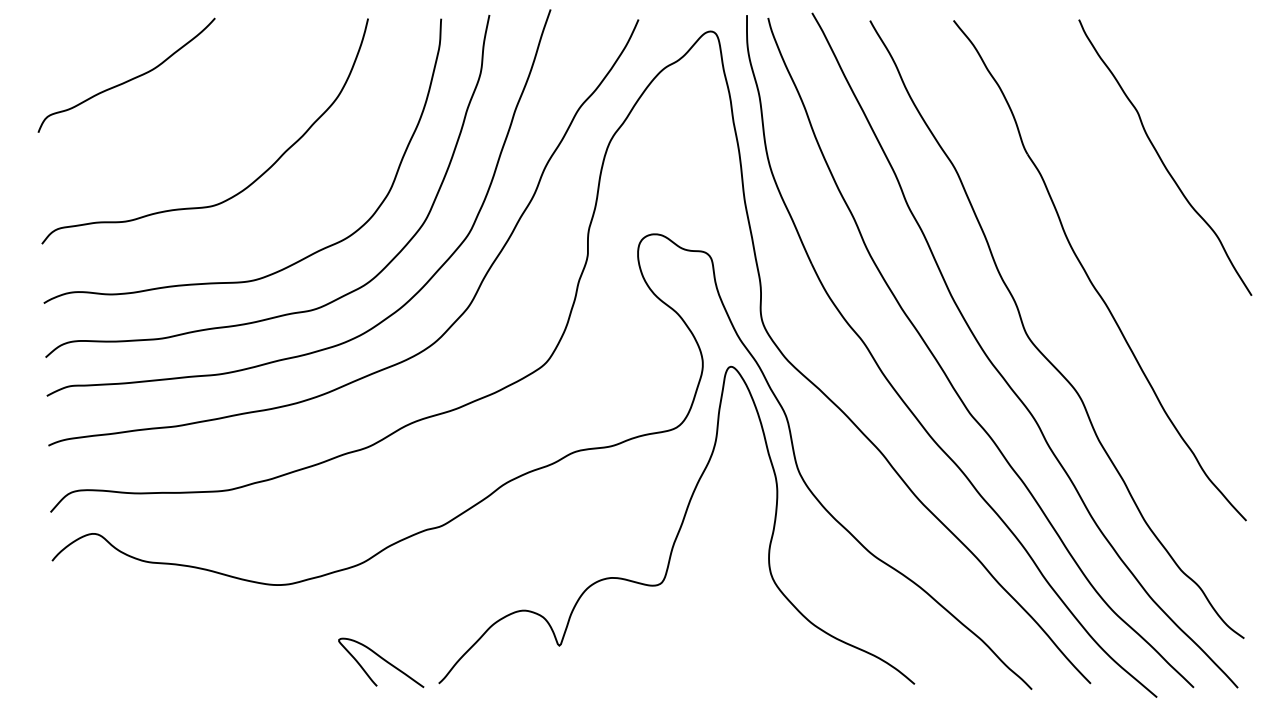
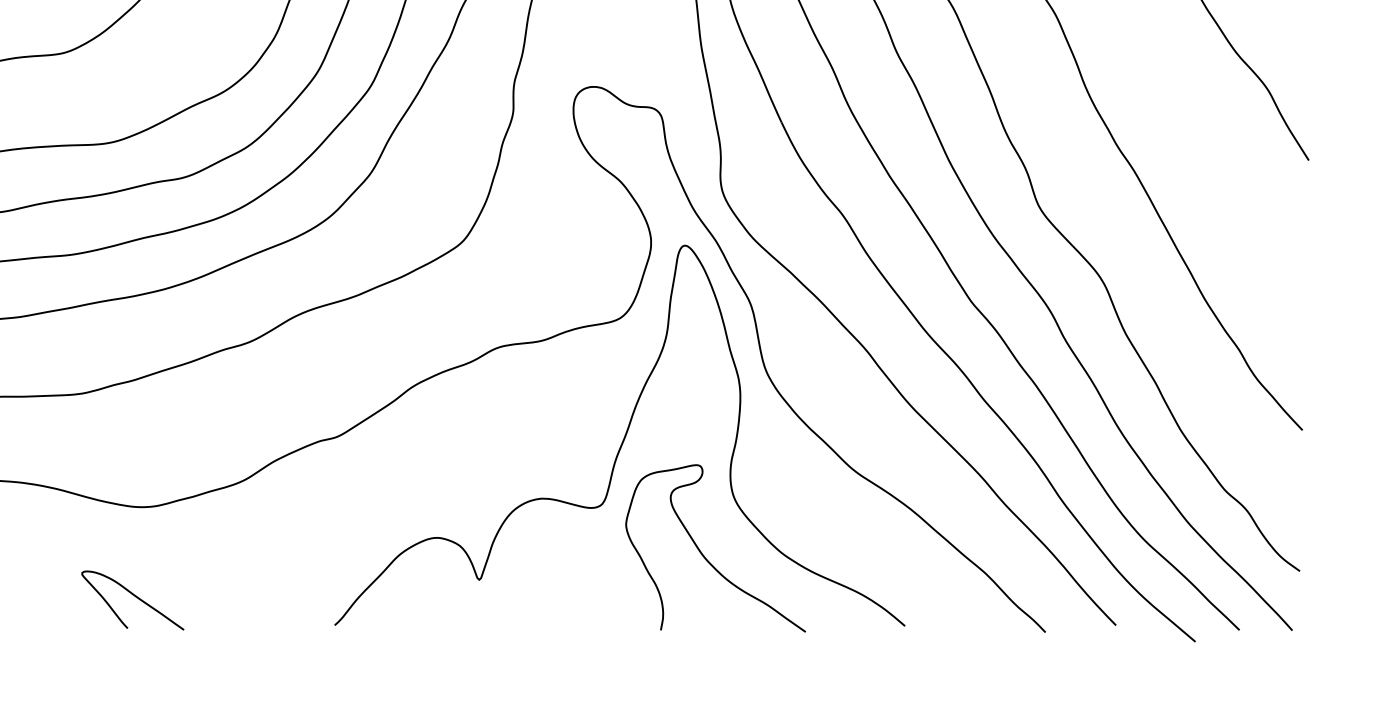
curve: (748, 626) -> (705, 556), added
curve: (383, 660) -> (135, 597), moved

